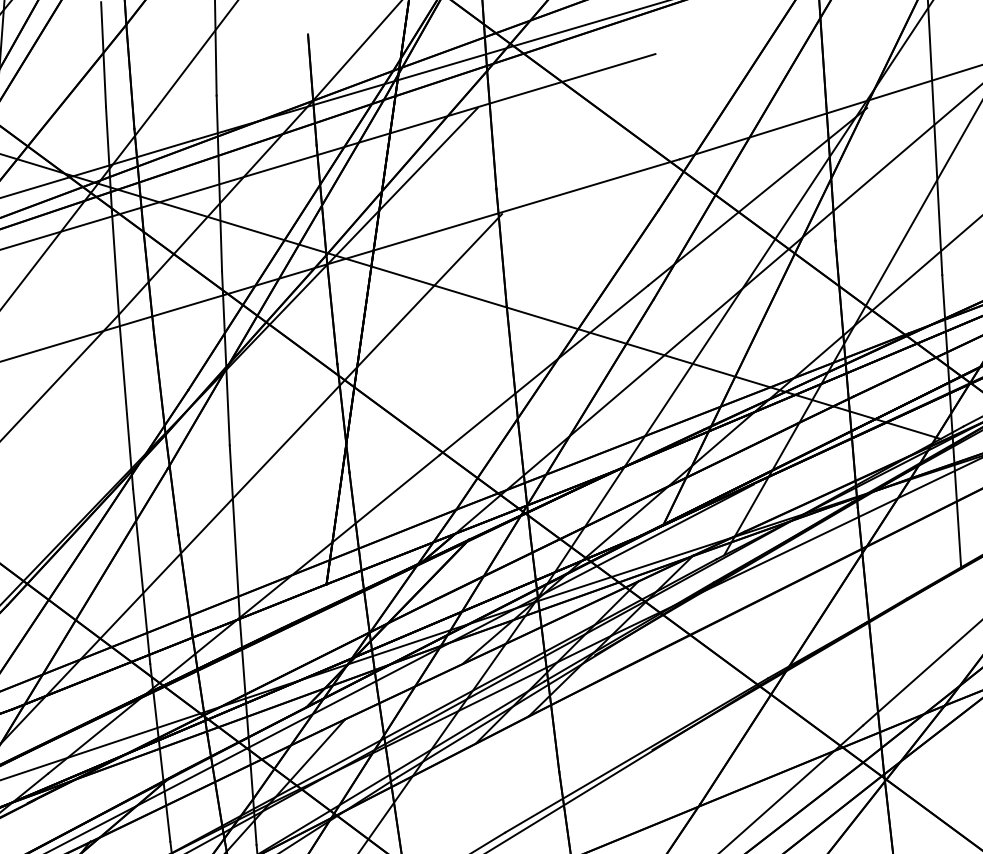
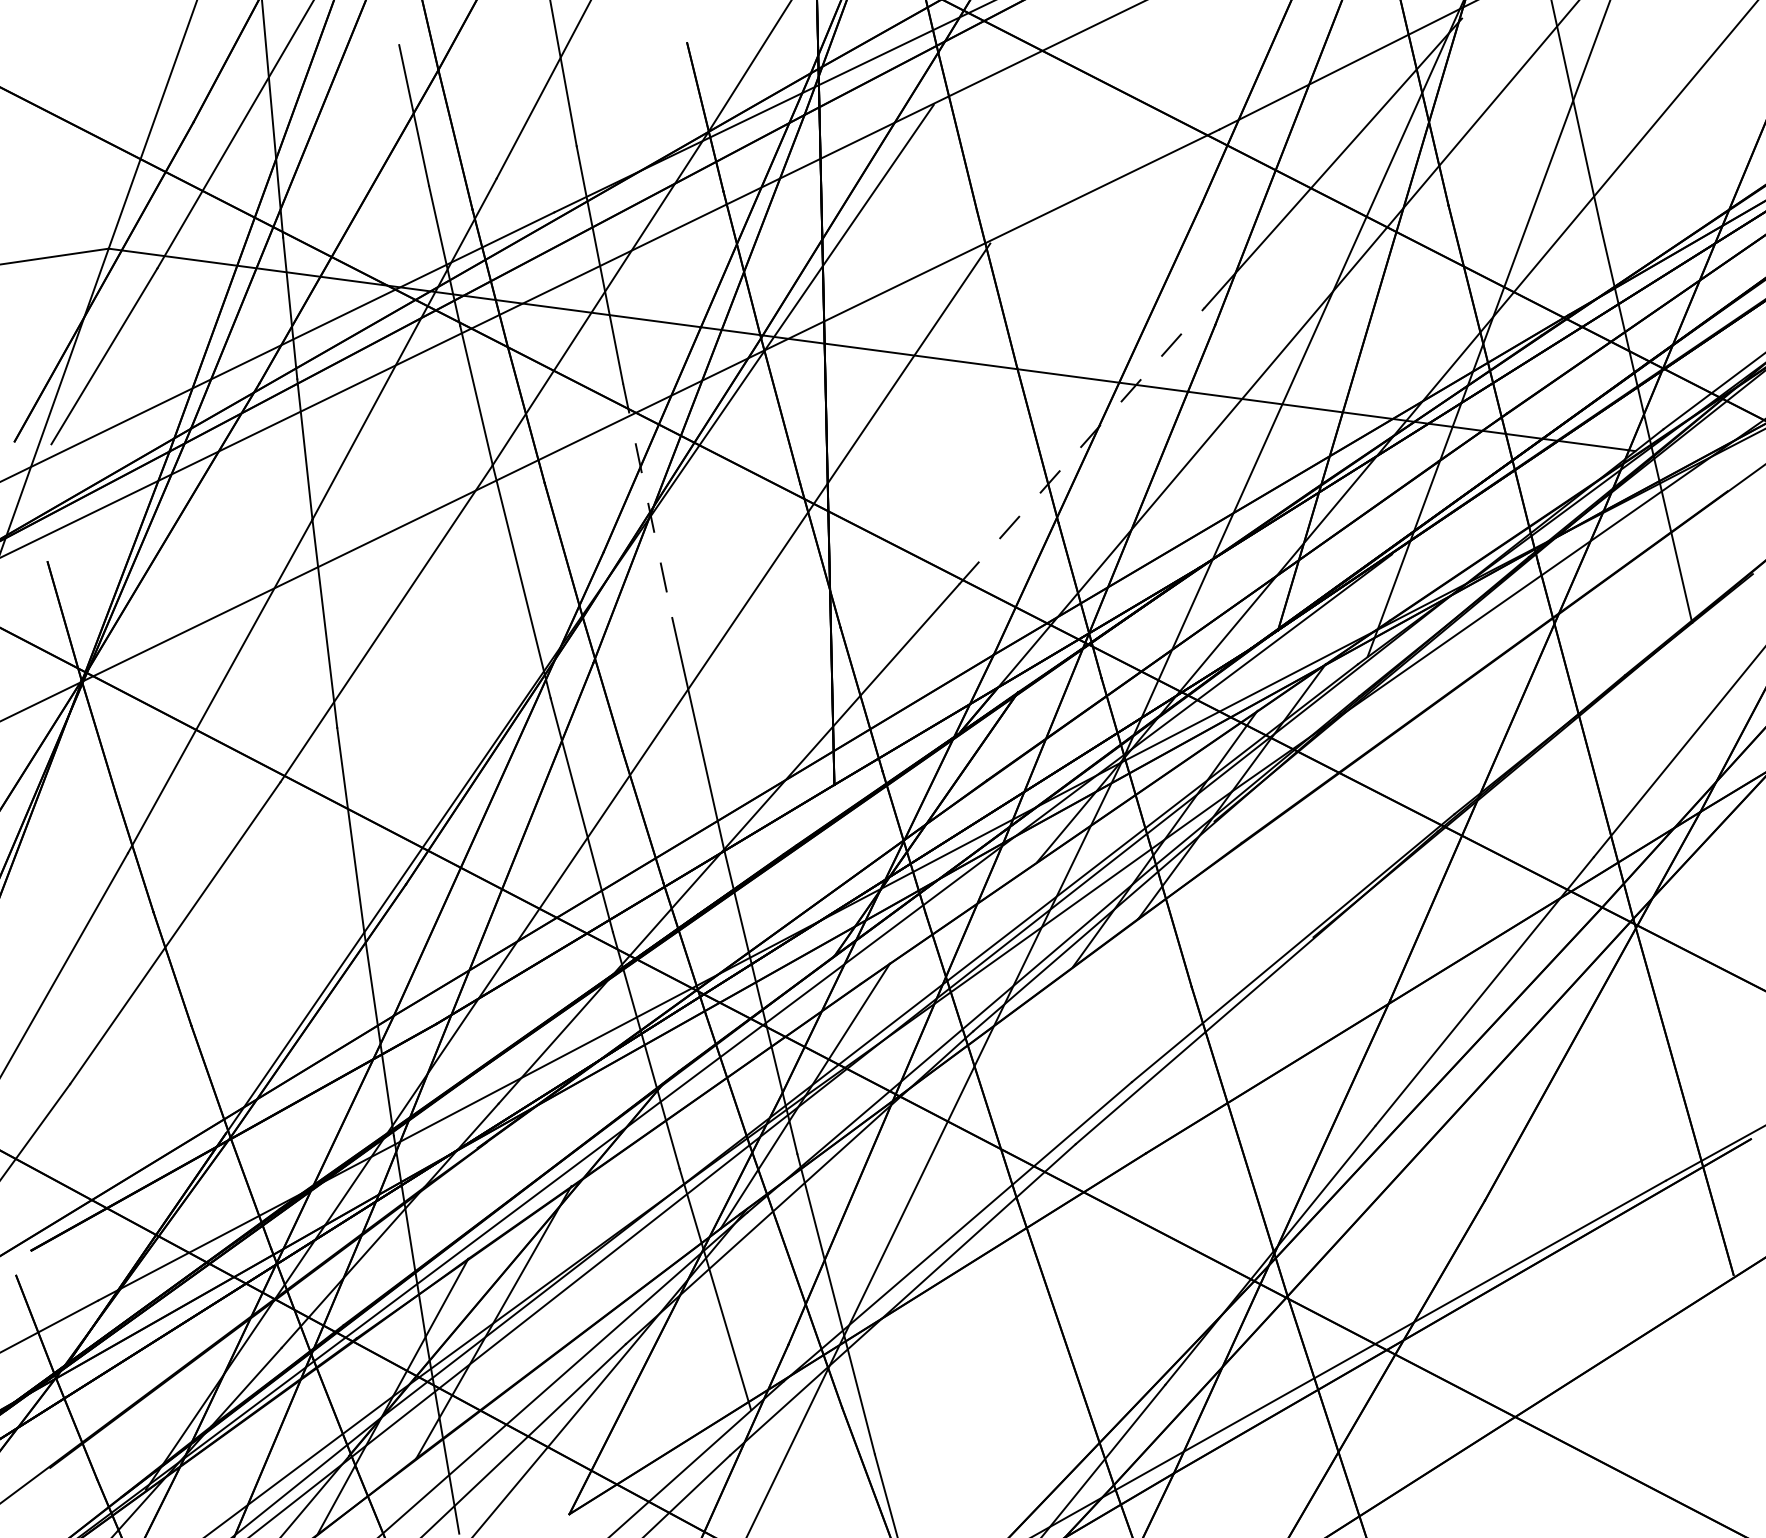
line: (225, 358) -> (647, 500), solid -> dashed
line: (543, 370) -> (1081, 446), solid -> dashed

